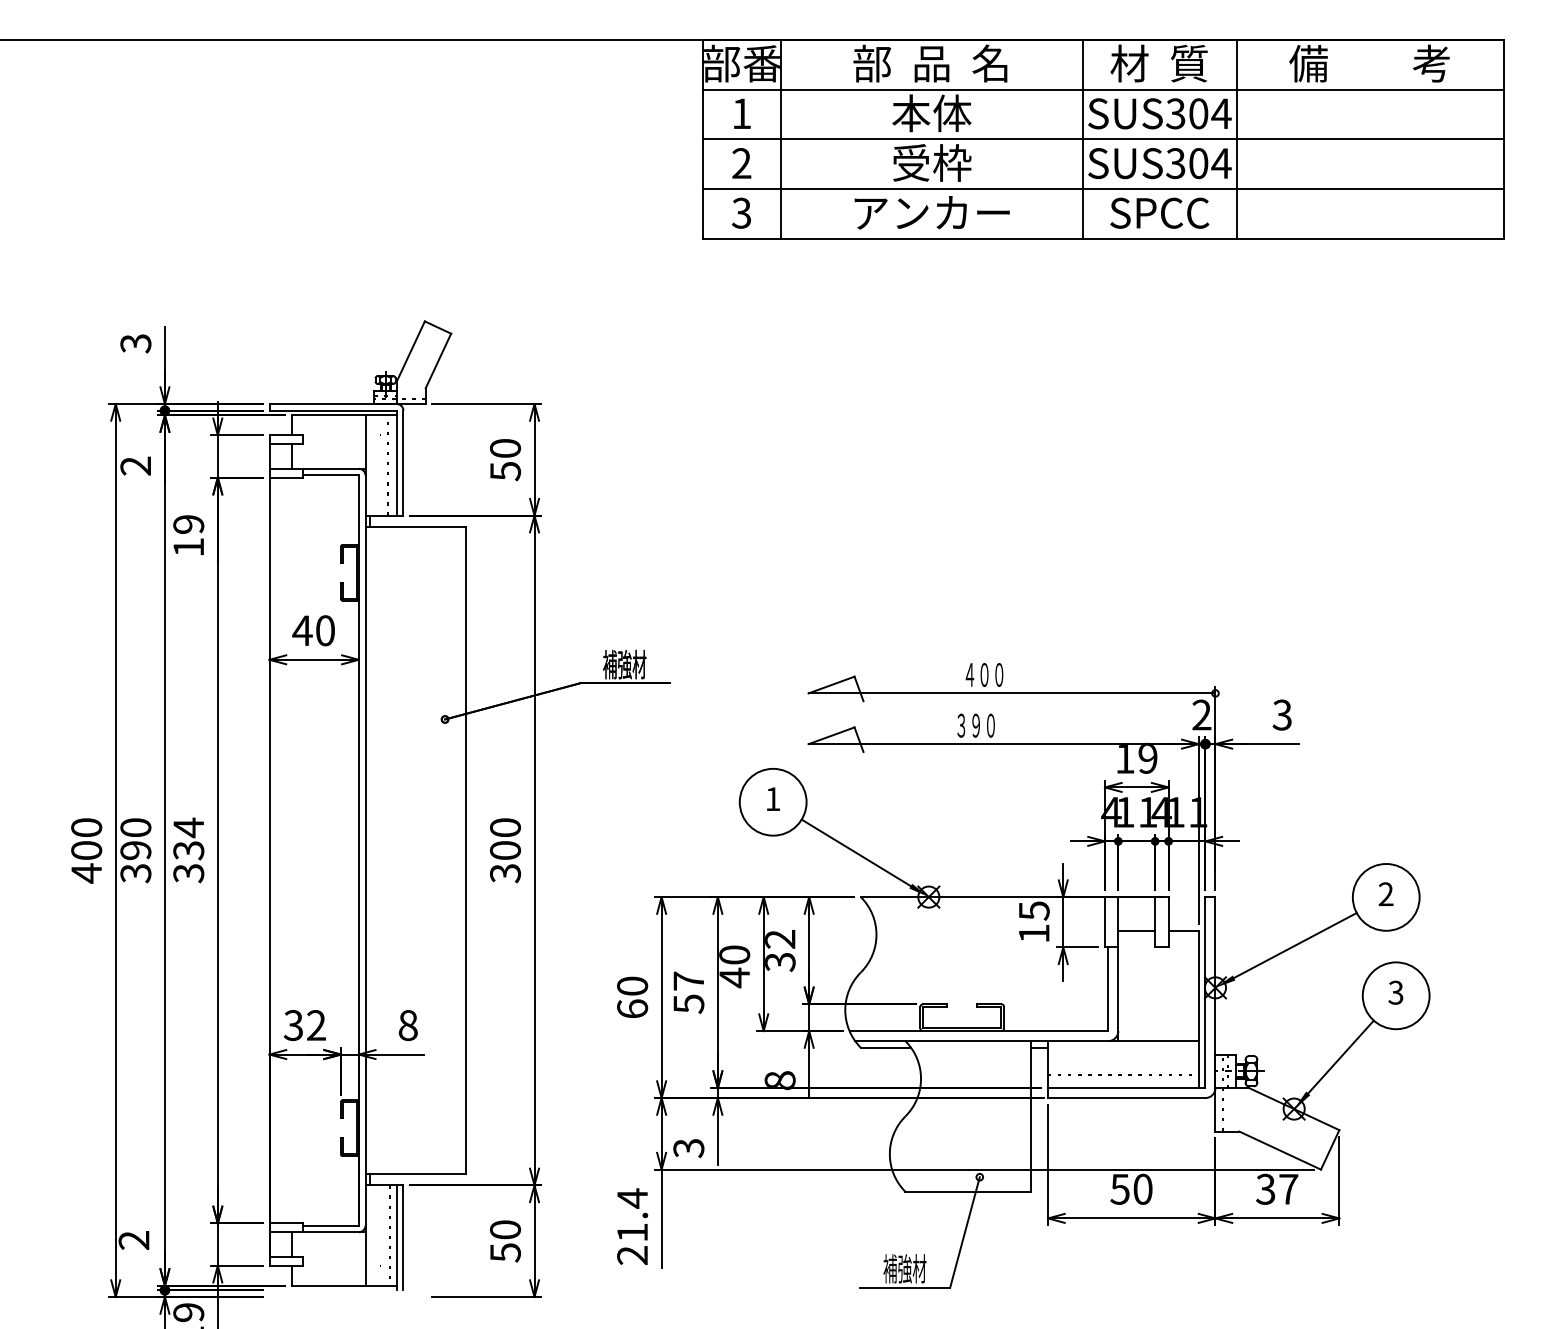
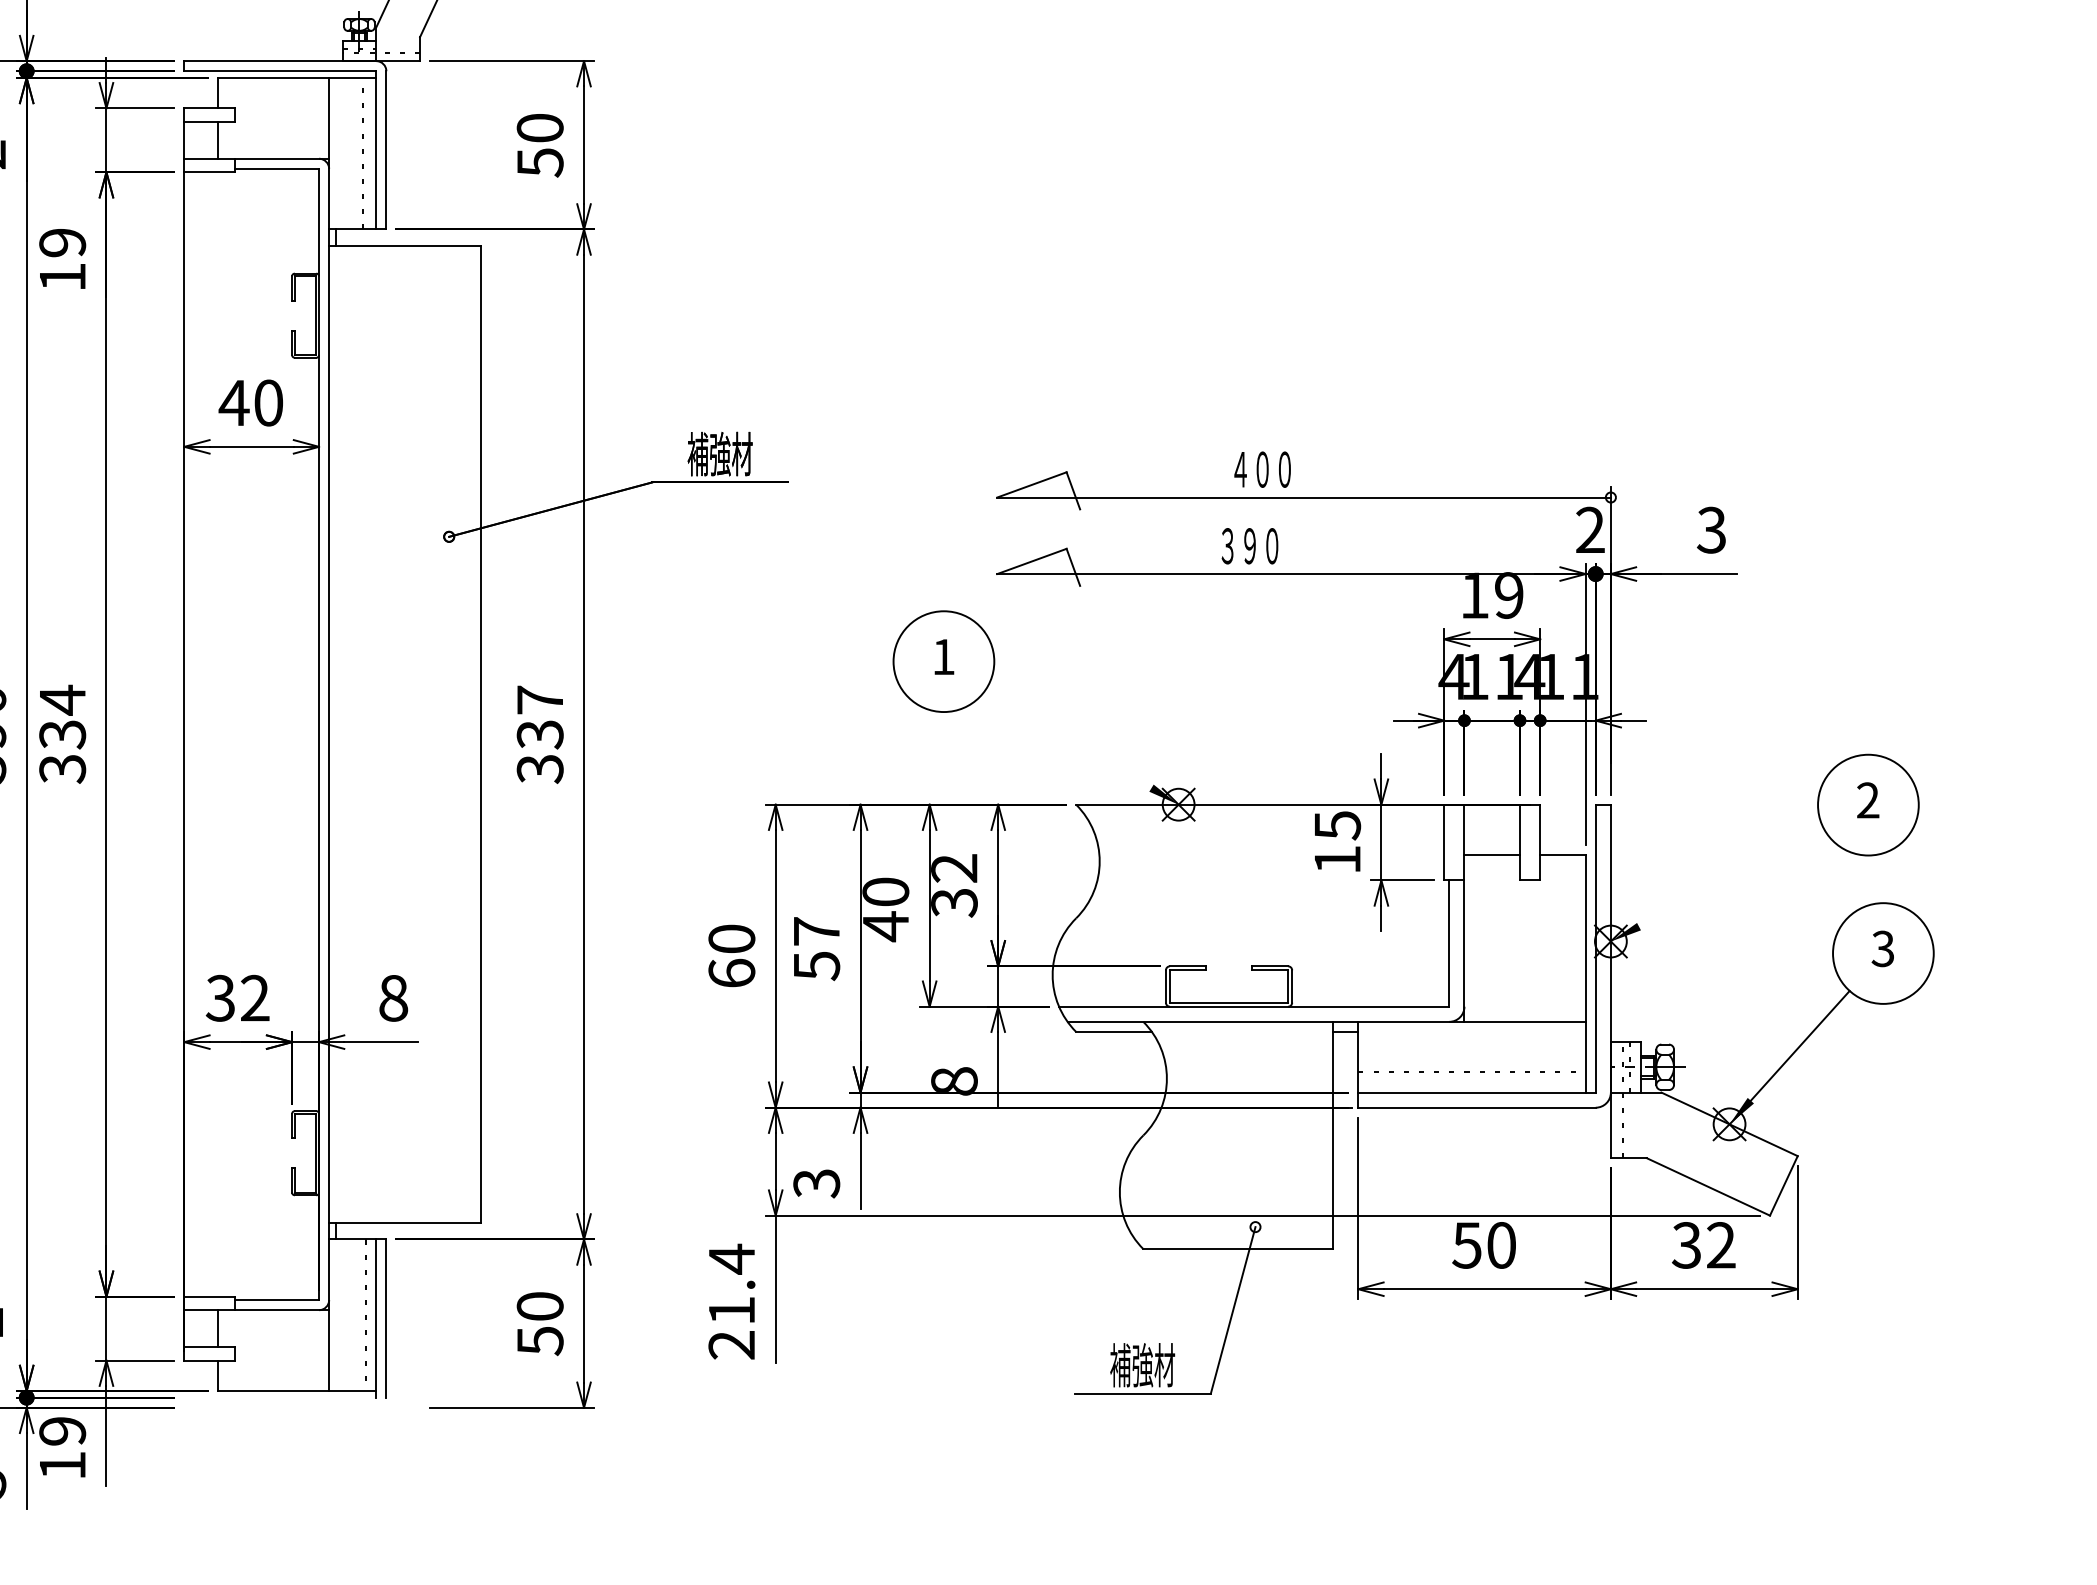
text: (505, 839) -> (540, 717), 300 -> 337
line: (855, 852) -> (1068, 737), removed
line: (1295, 945) -> (1731, 877), removed
text: (1288, 1188) -> (1721, 1244), 37 -> 32

